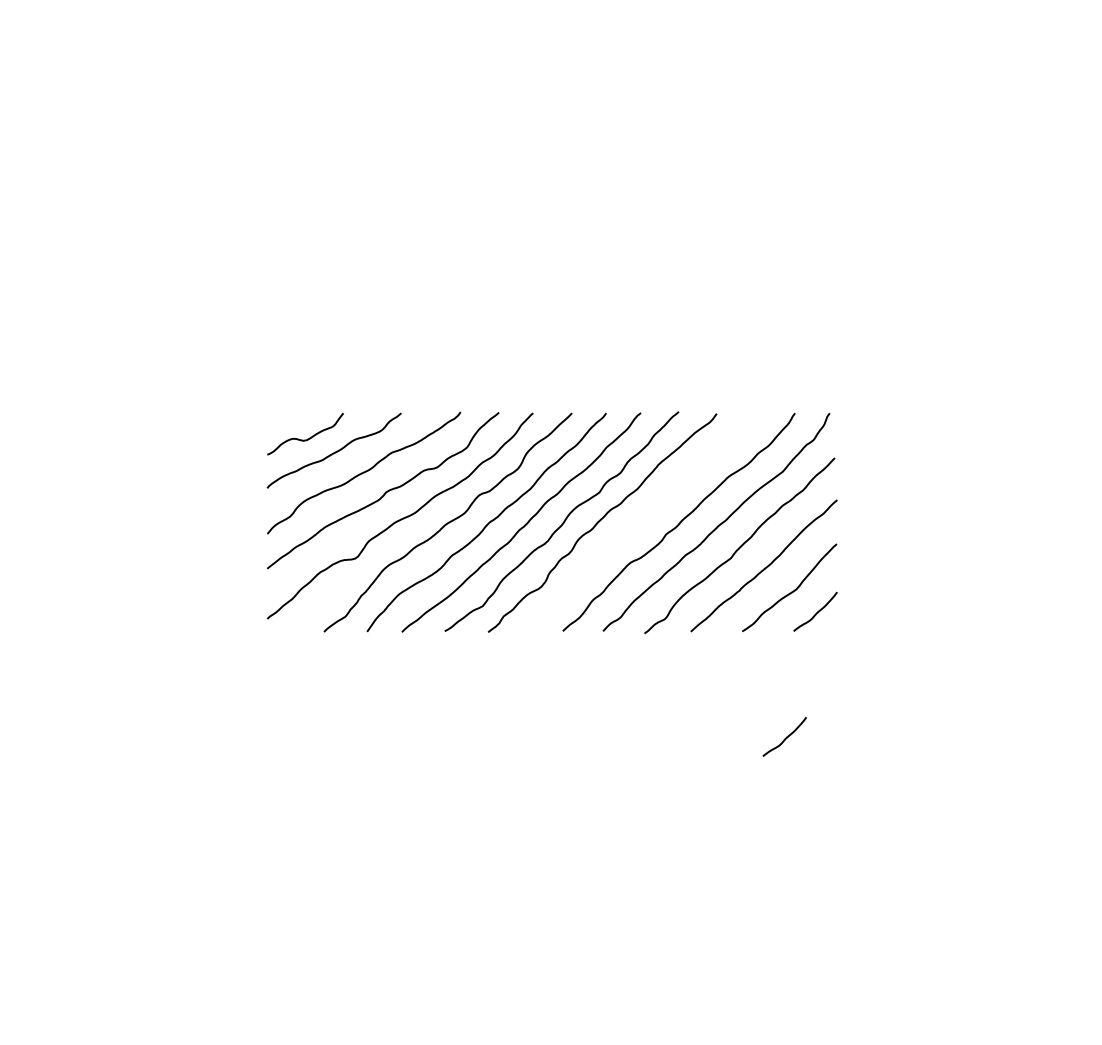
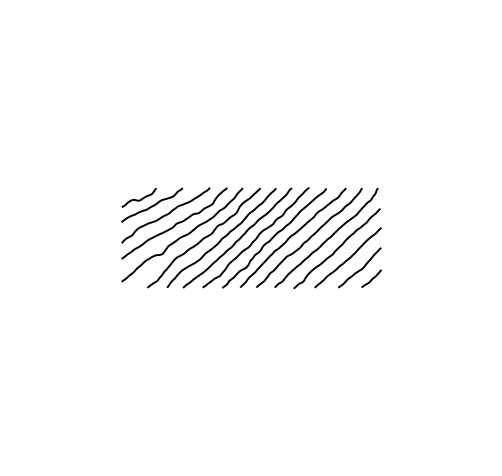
curve: (642, 519) -> (292, 236), added
line: (784, 736) -> (357, 335), removed

